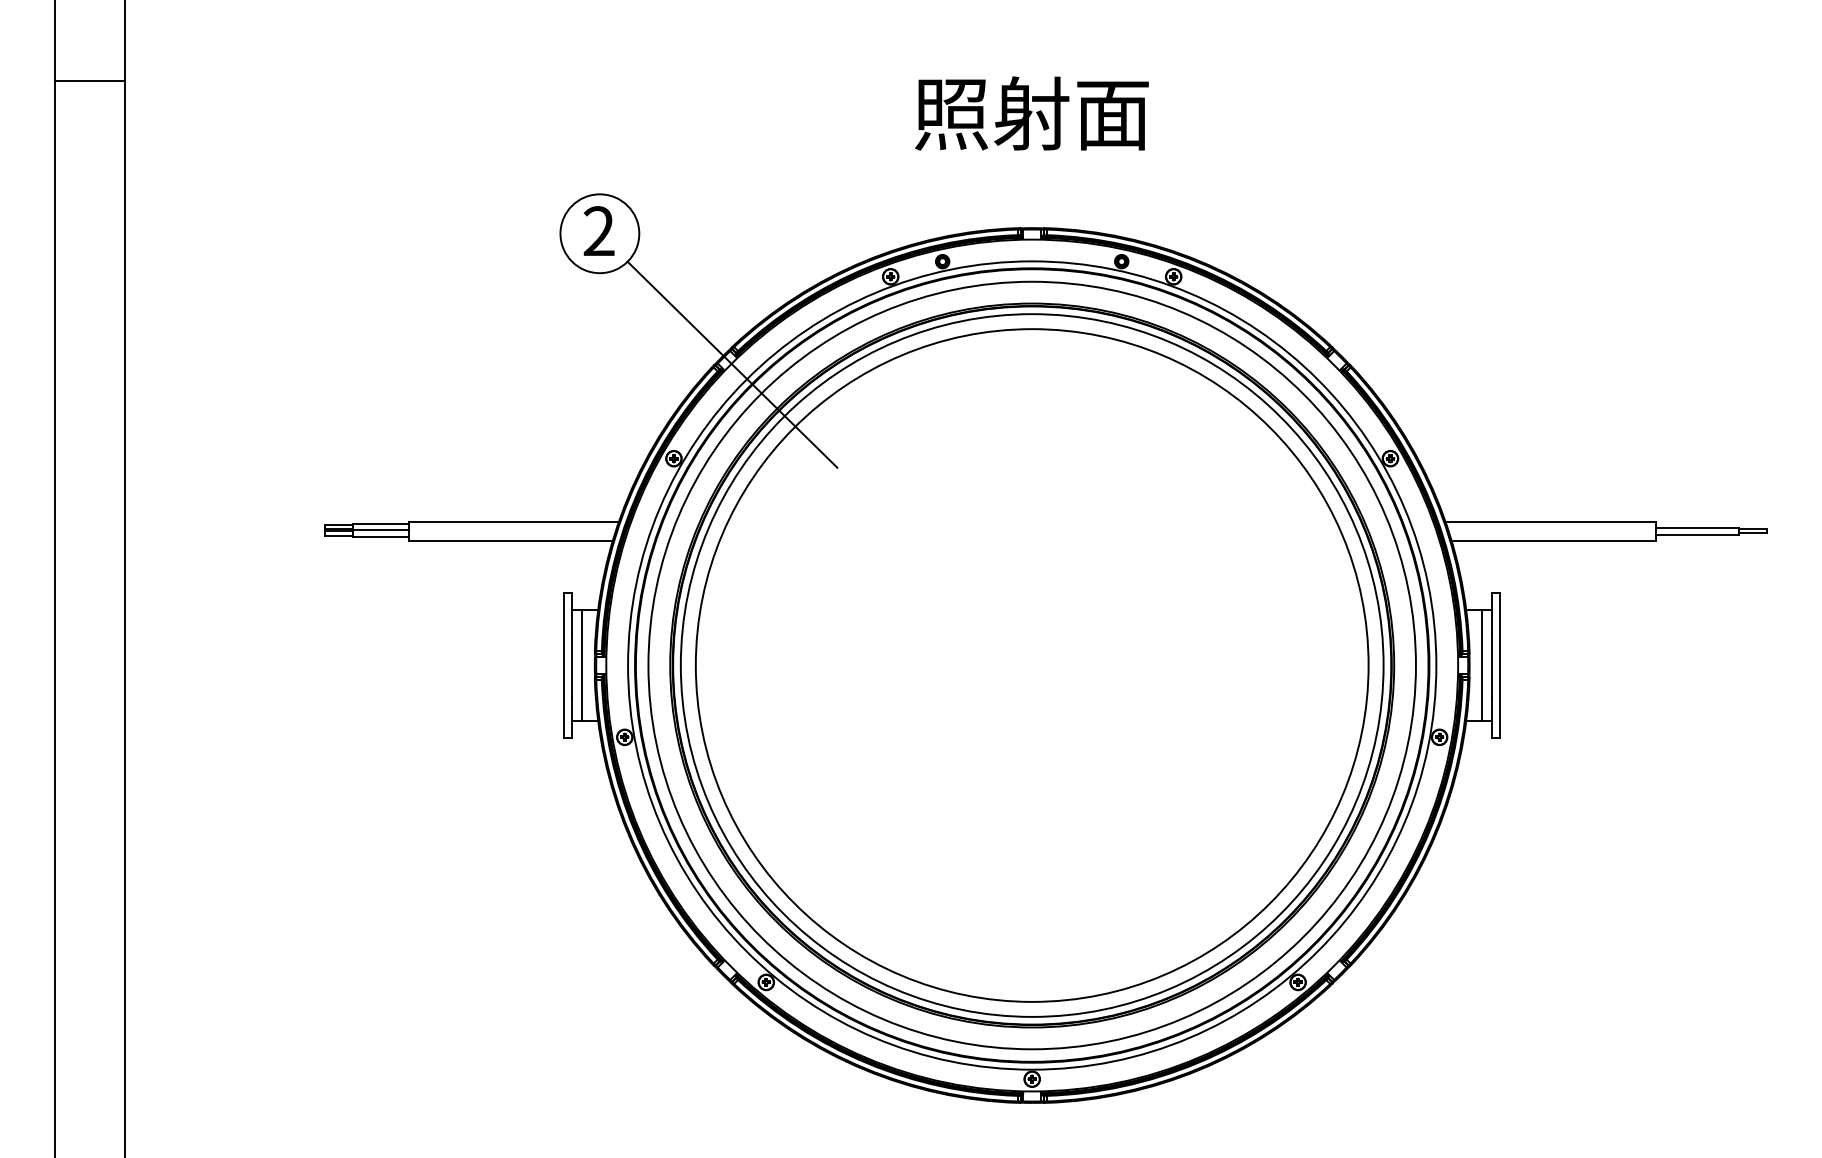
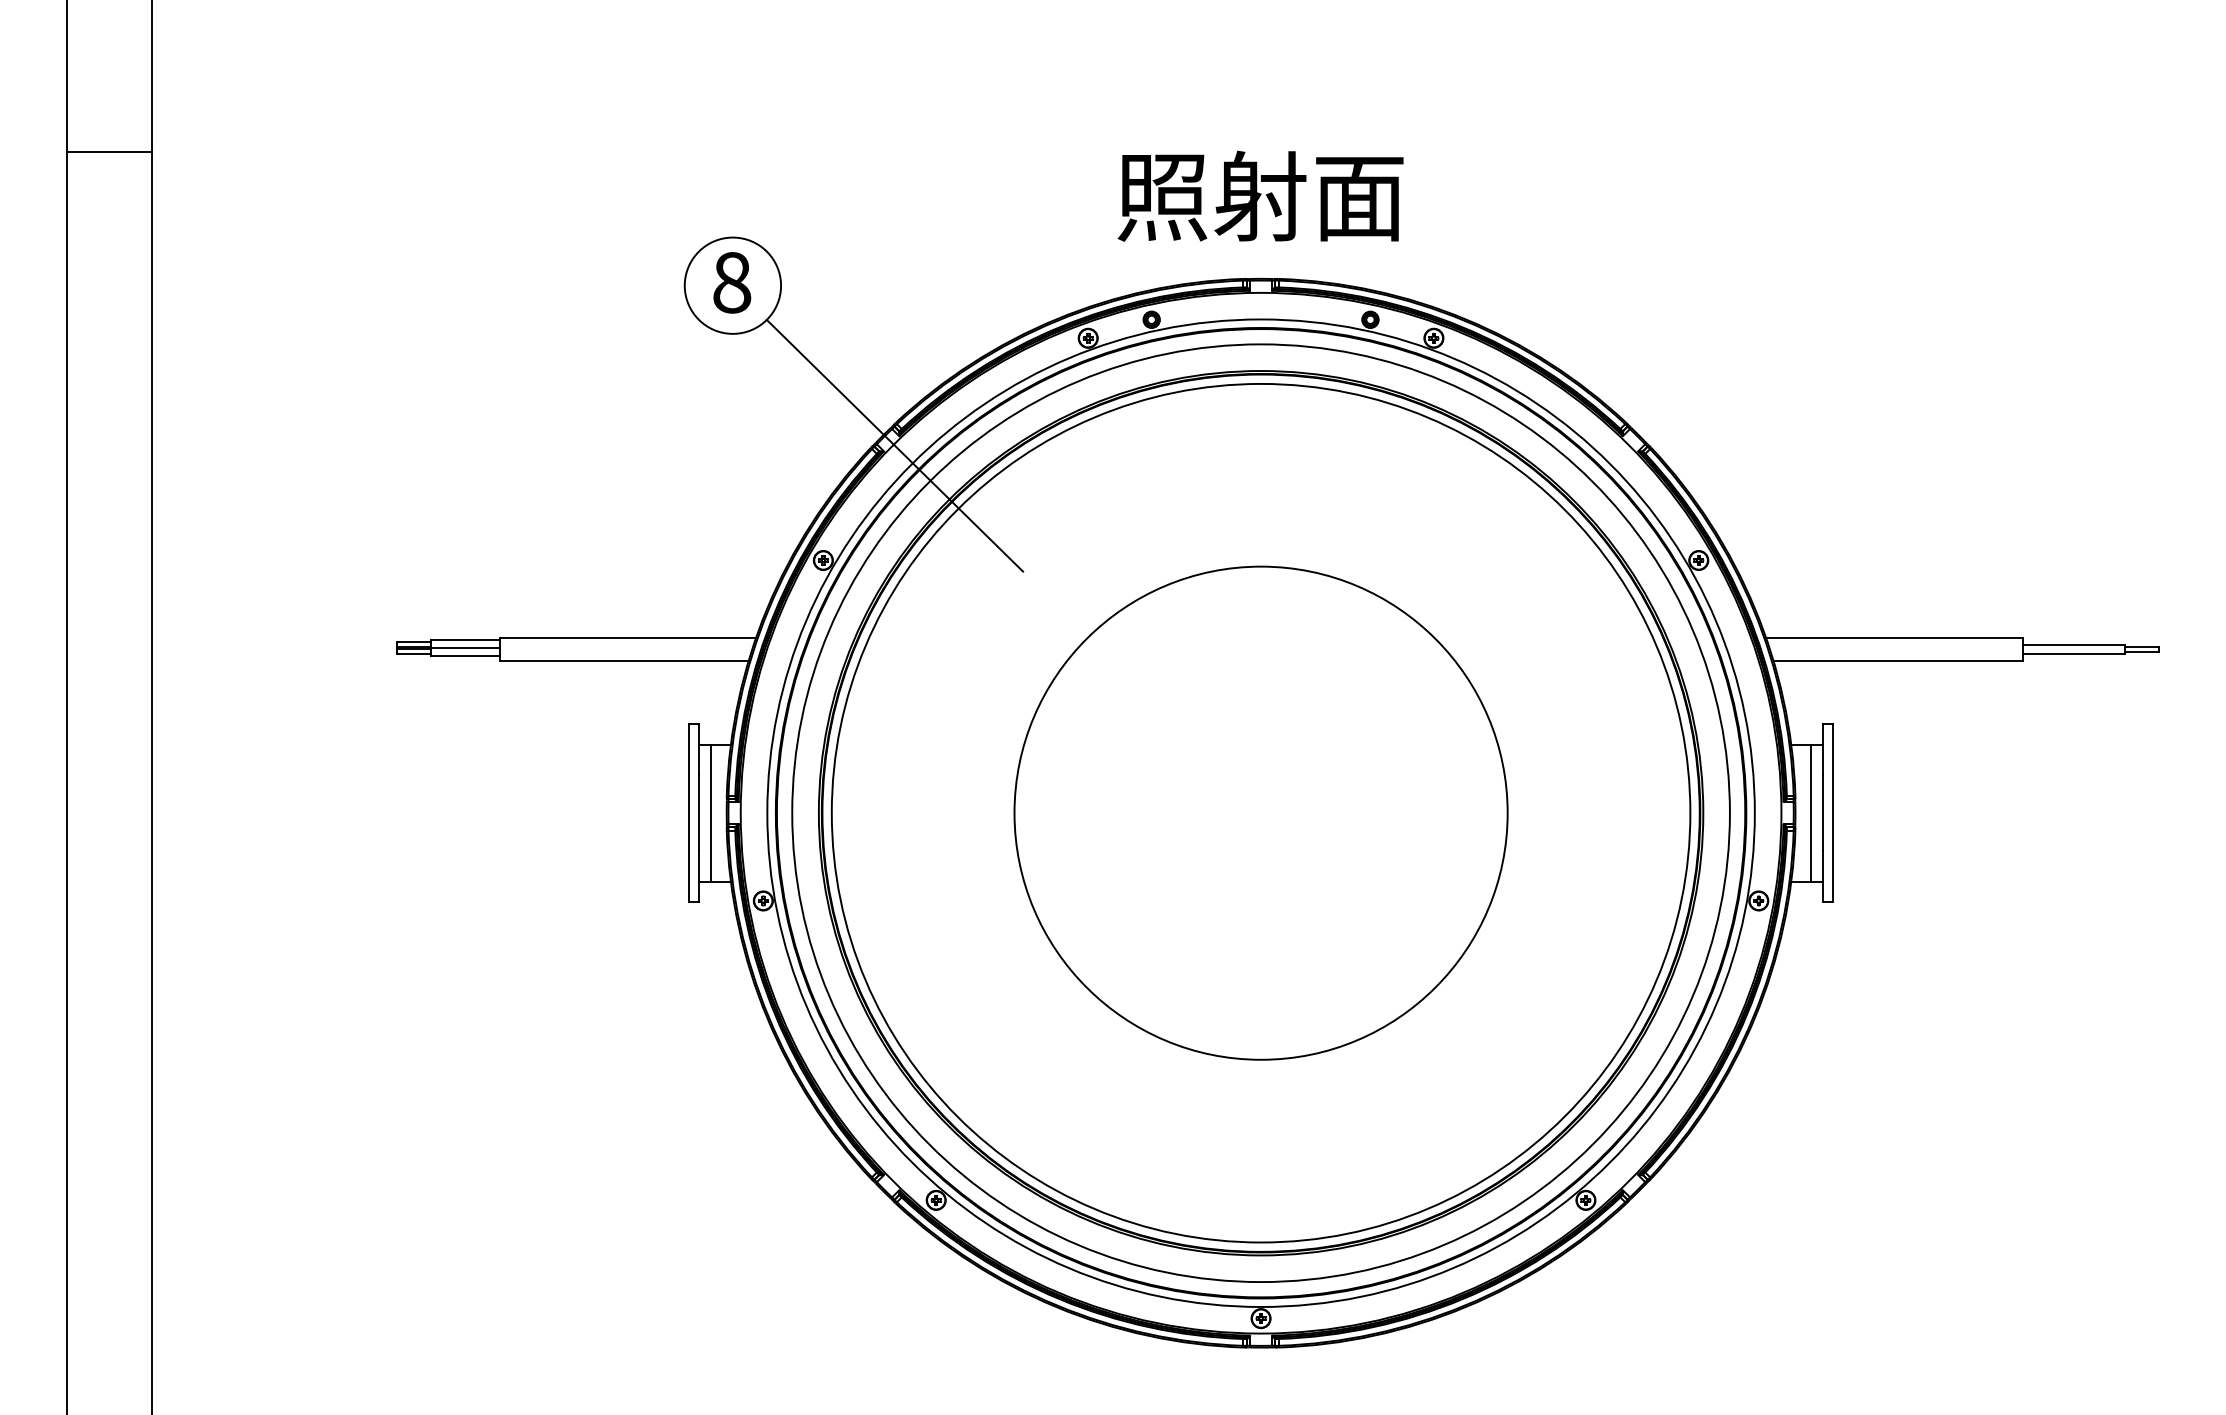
line: (89, 80) -> (109, 152), moved
text: (1031, 113) -> (1260, 196), moved
text: (598, 231) -> (731, 282), 2 -> 8
circle: (1031, 665) -> (1260, 813), size x0.6

